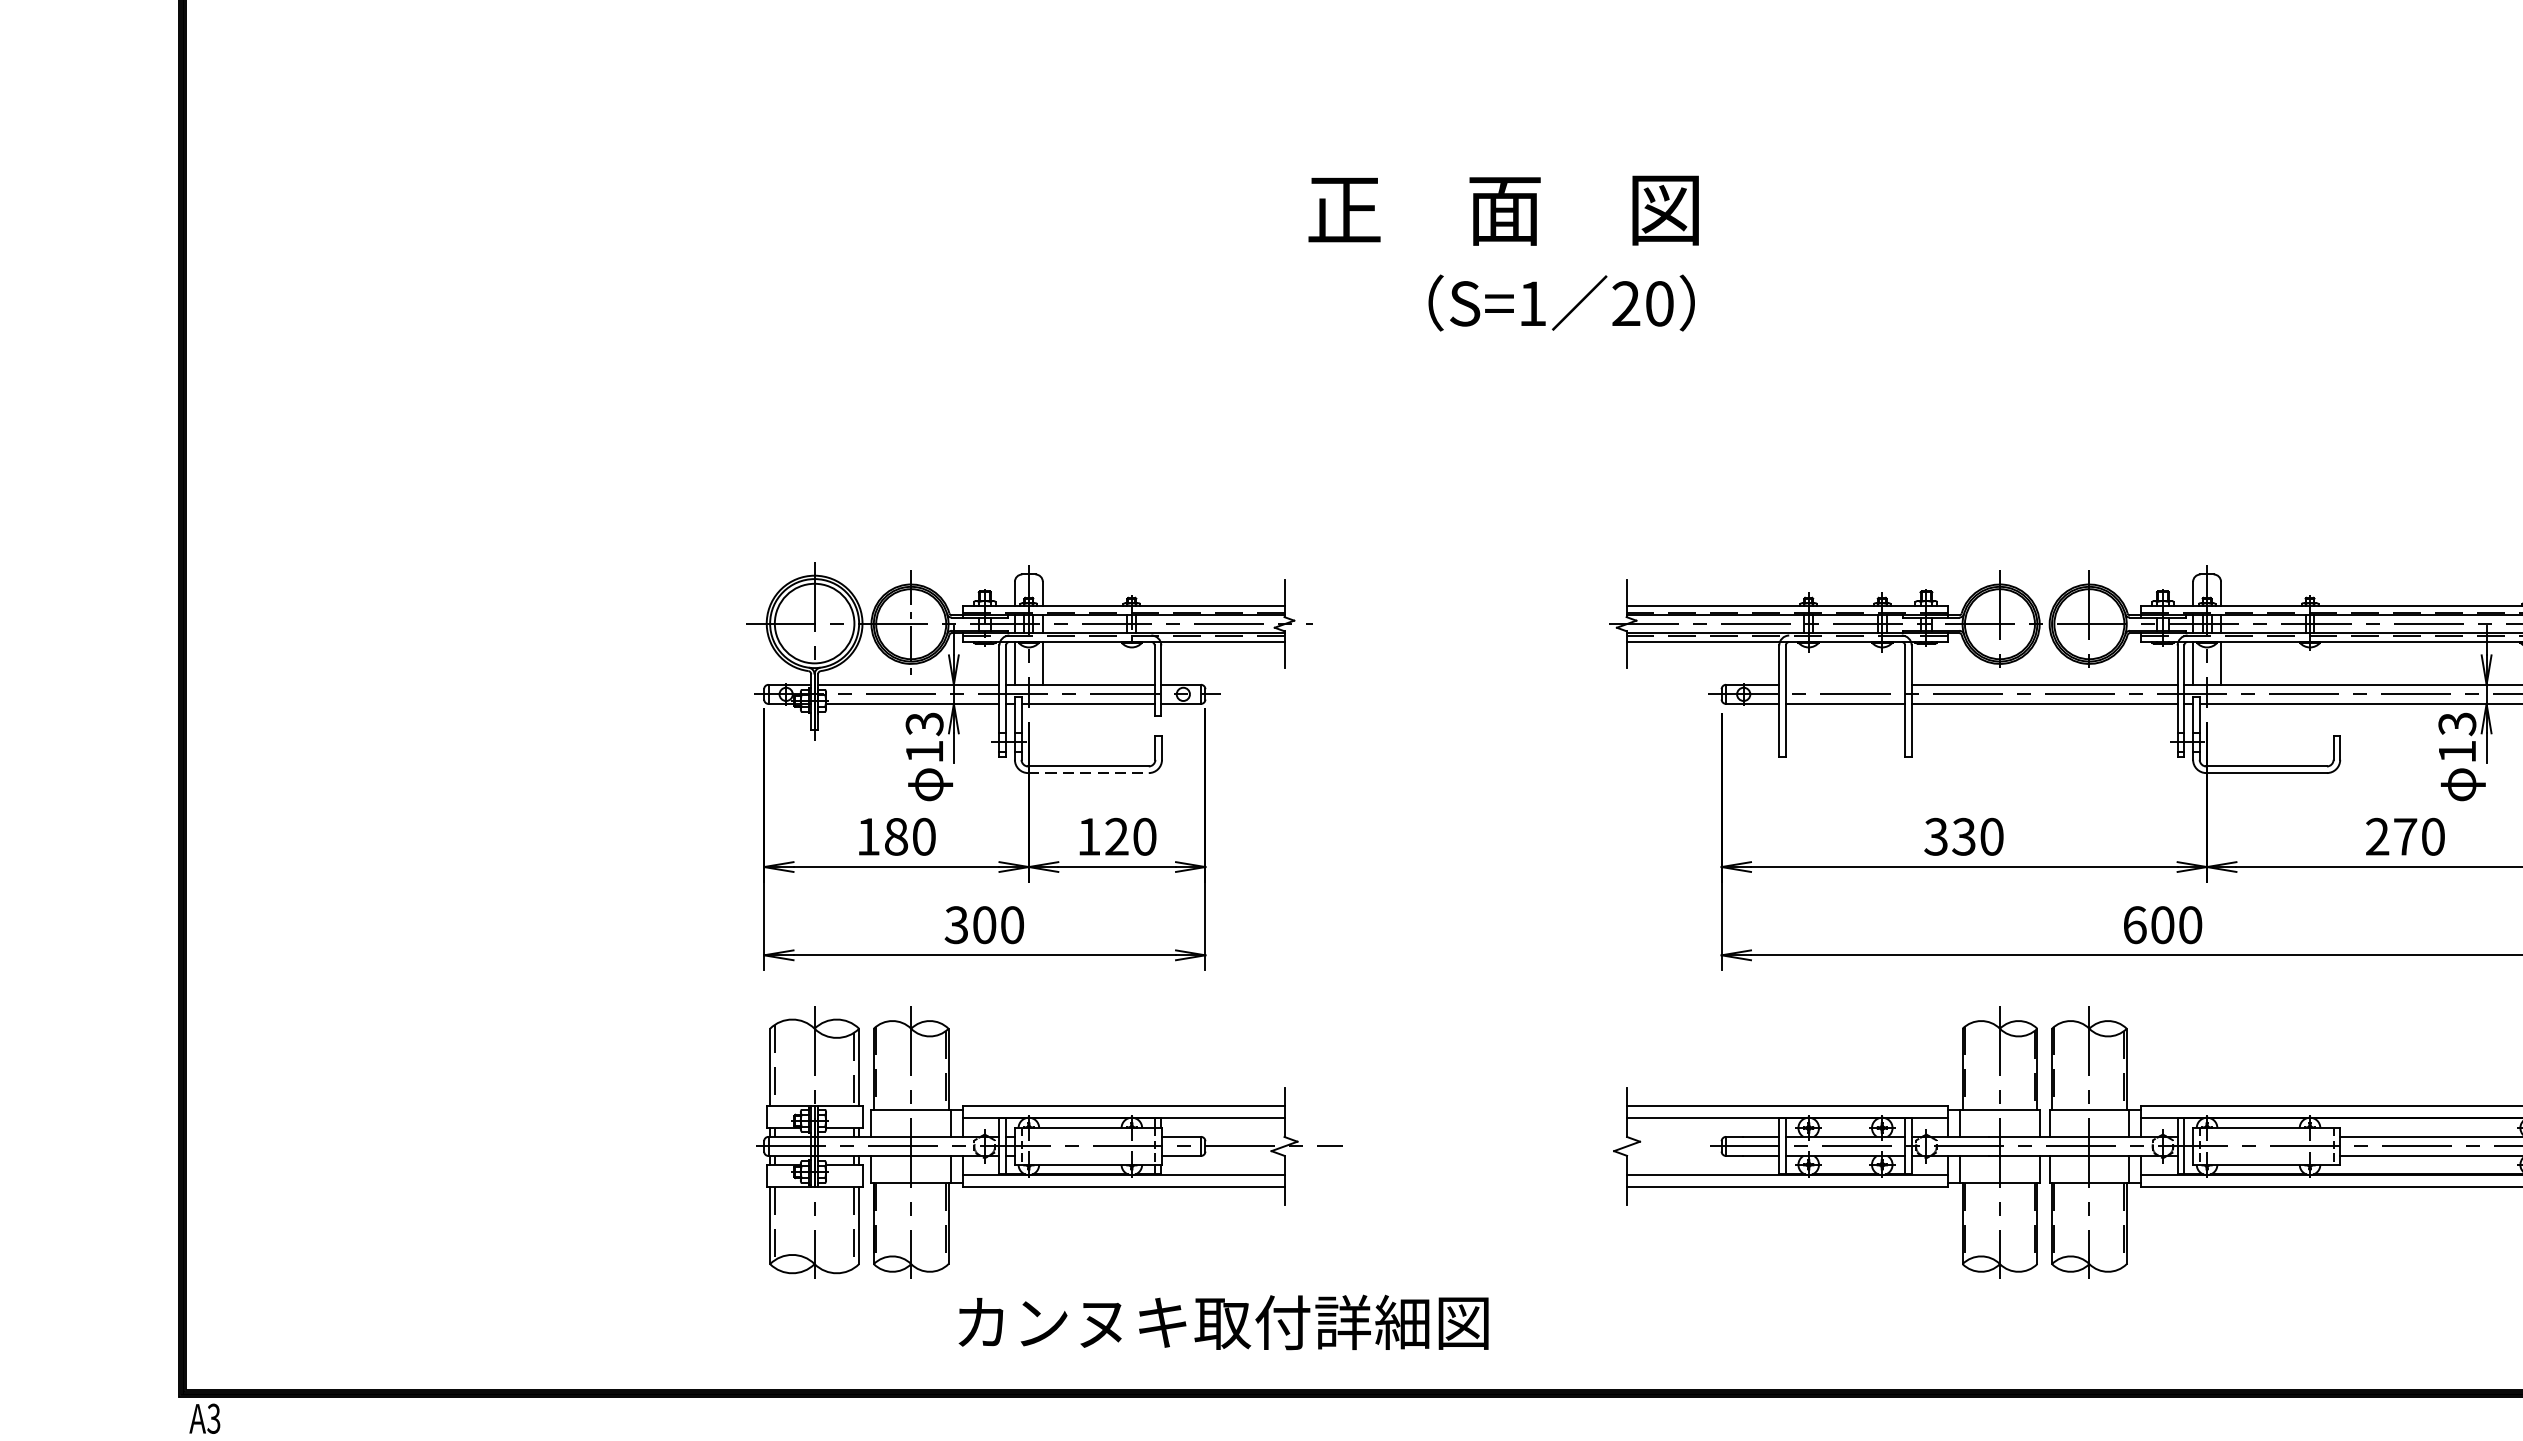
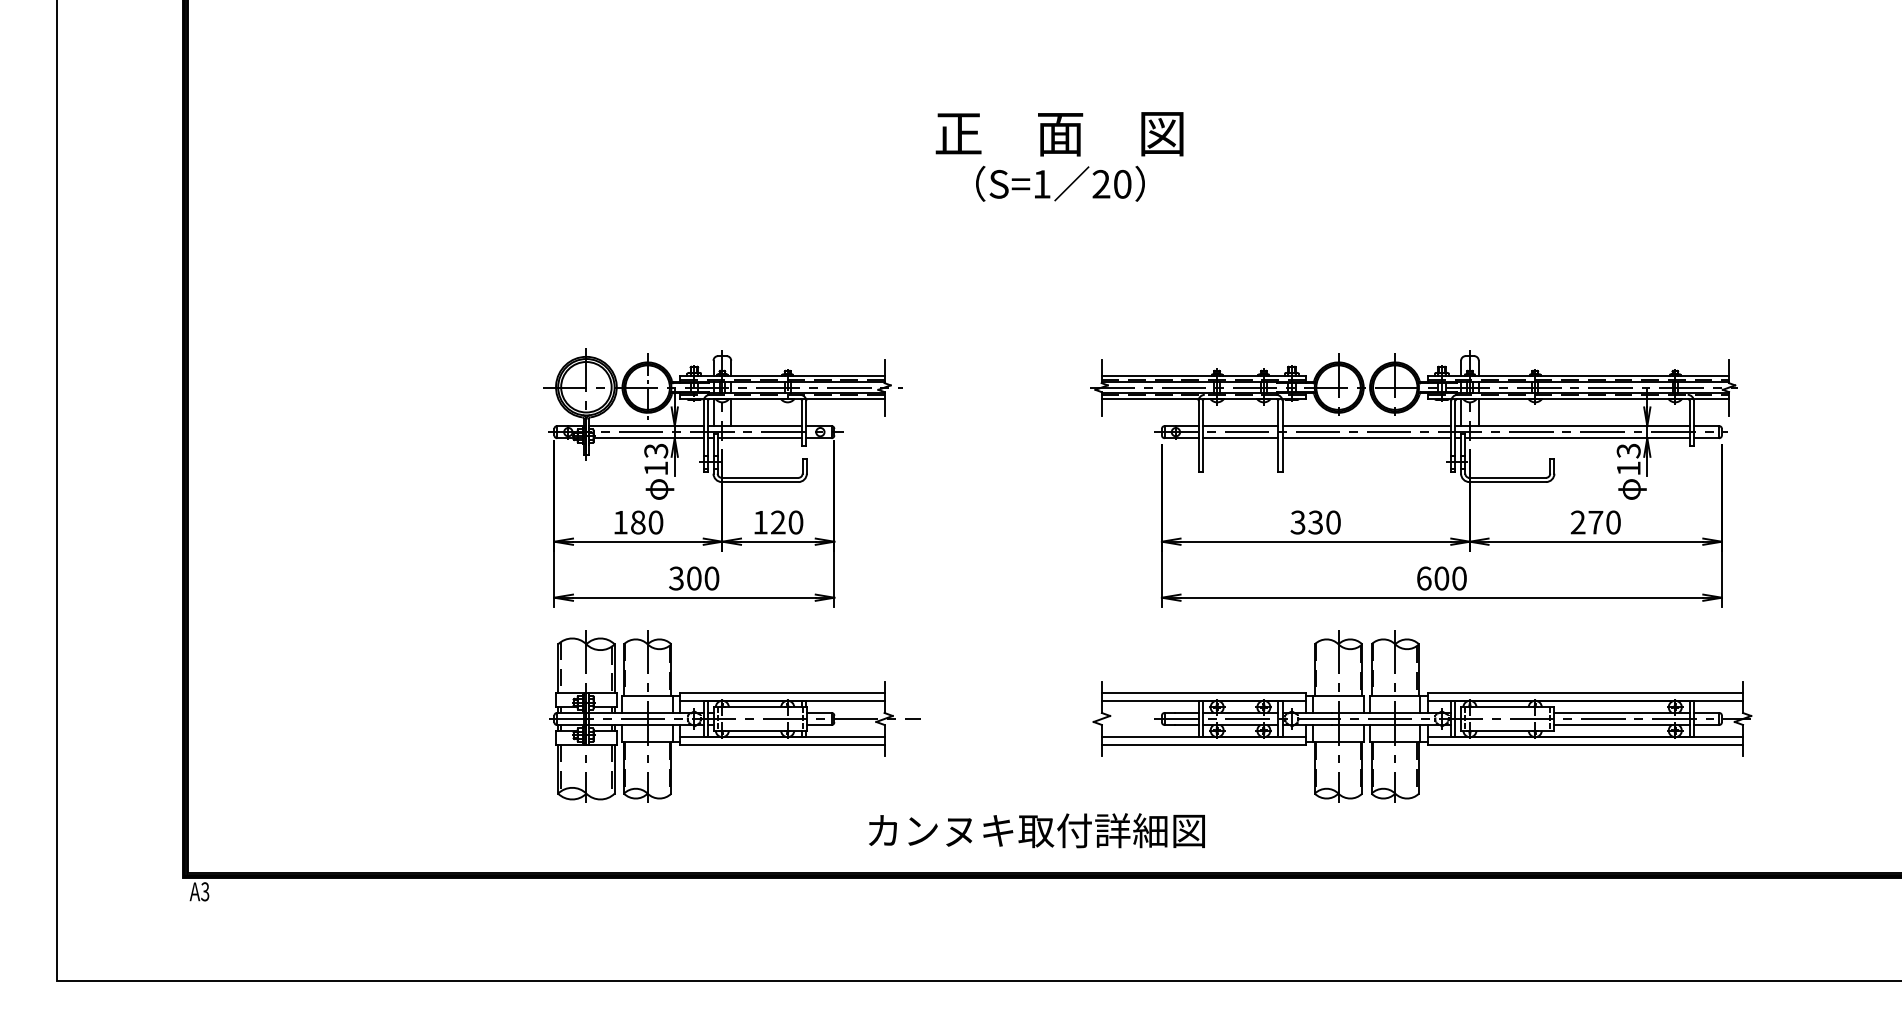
text: (1503, 211) -> (1059, 134), moved
line: (1845, 685) -> (1240, 426), added
line: (1088, 773) -> (760, 482), dashed -> solid
text: (1222, 1322) -> (1036, 830), moved

